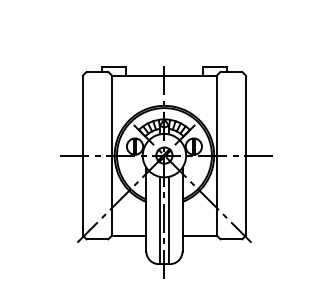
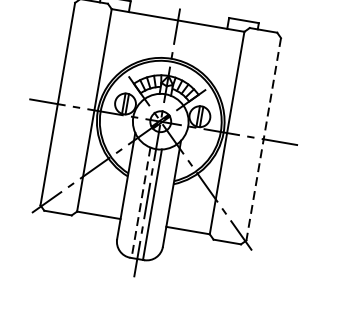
line: (245, 156) -> (263, 140), solid -> dashed
line: (159, 220) -> (140, 202), solid -> dashed

